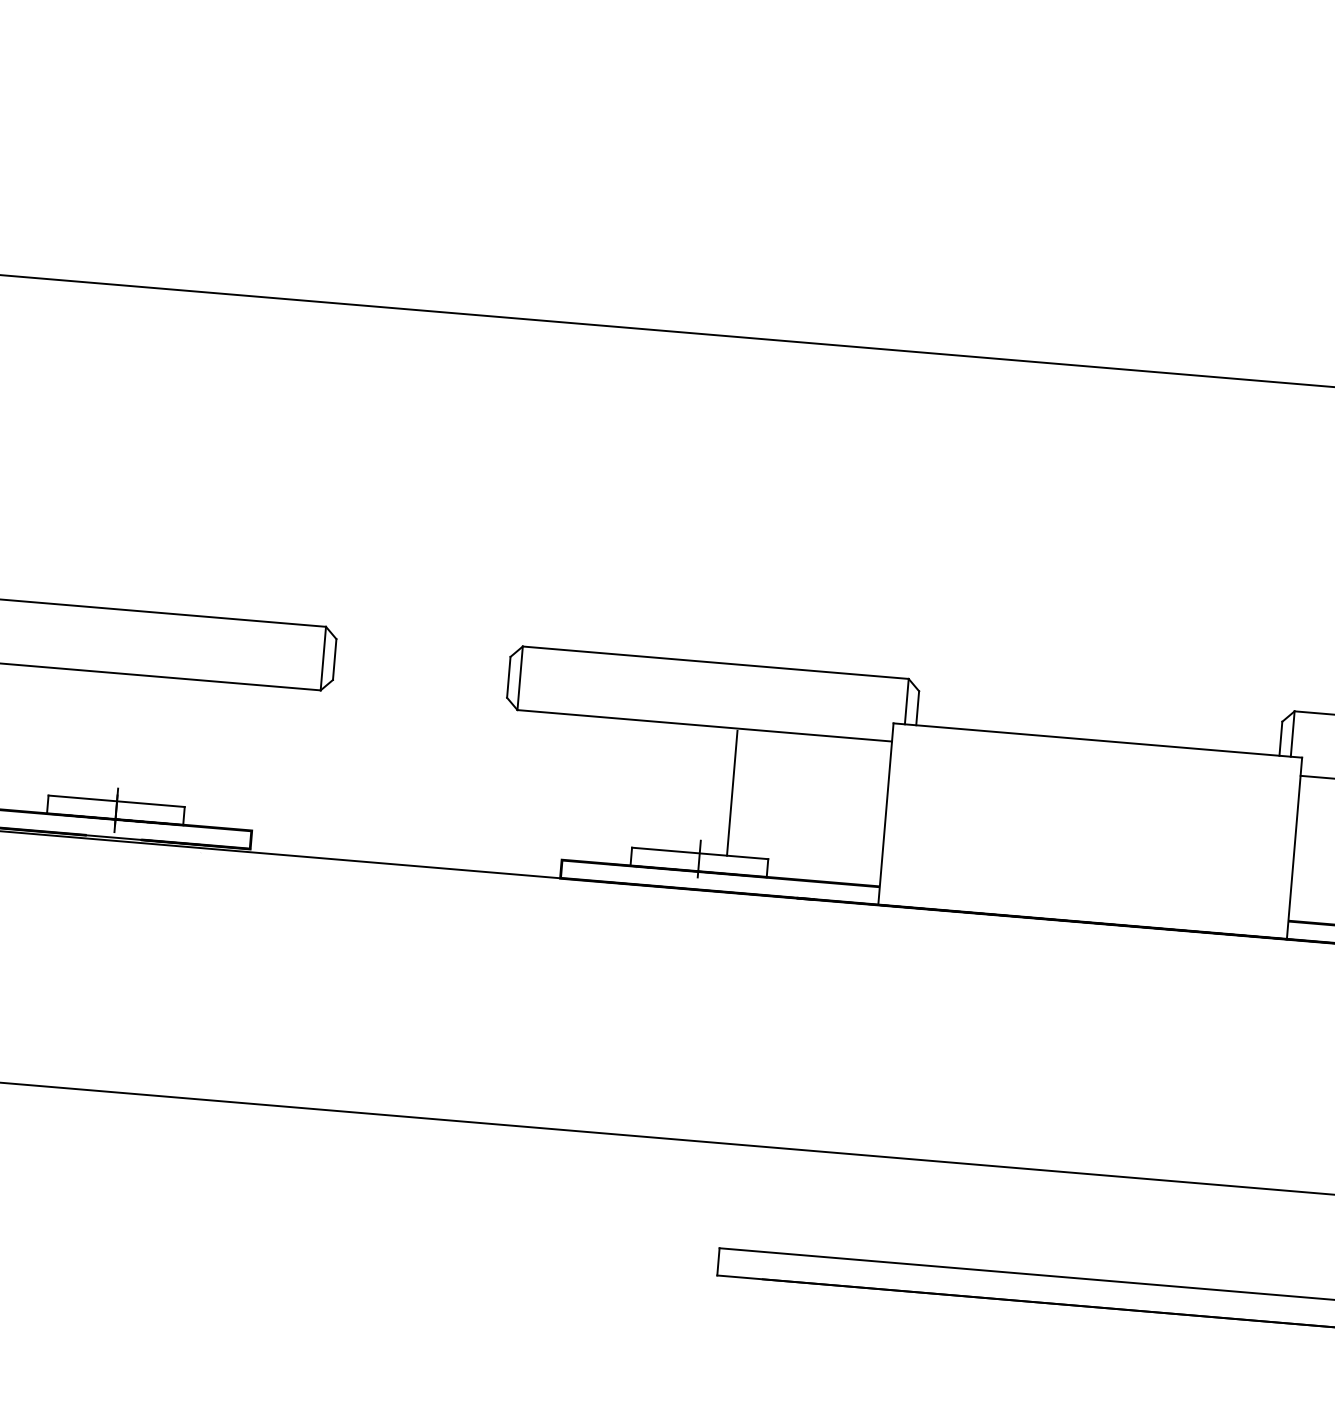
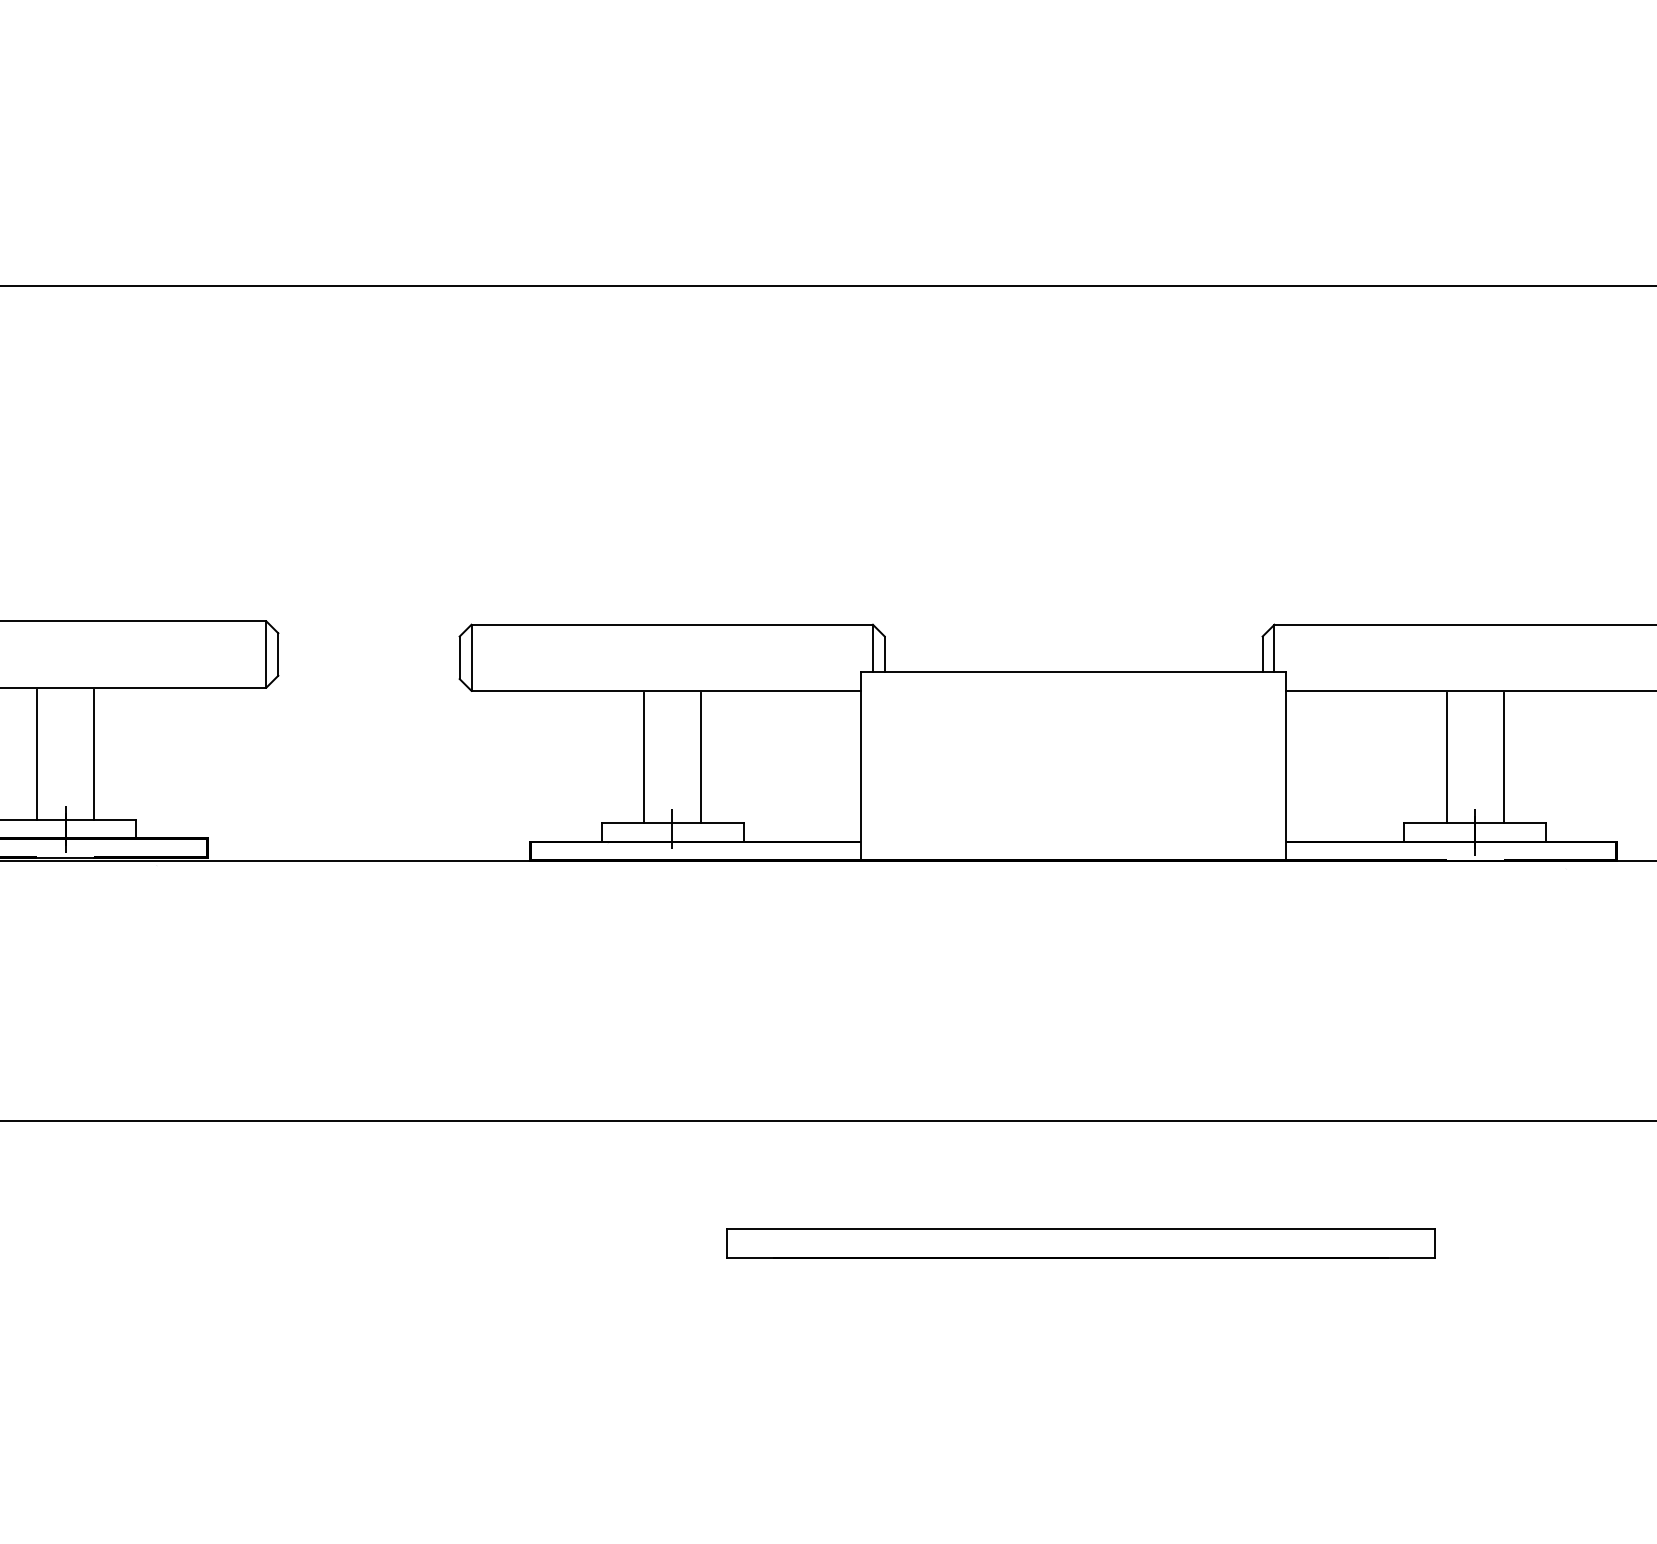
line: (95, 736) -> (37, 754), added
line: (149, 740) -> (94, 754), added
line: (677, 788) -> (643, 758), added

